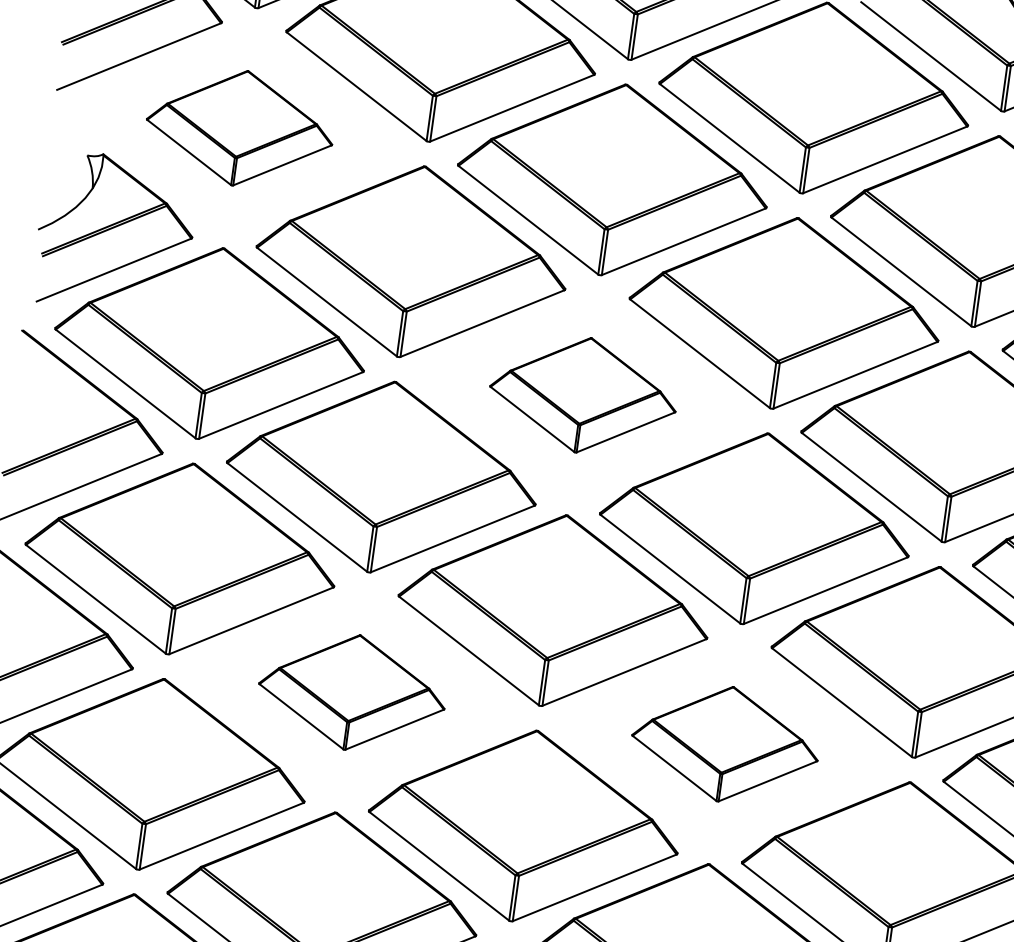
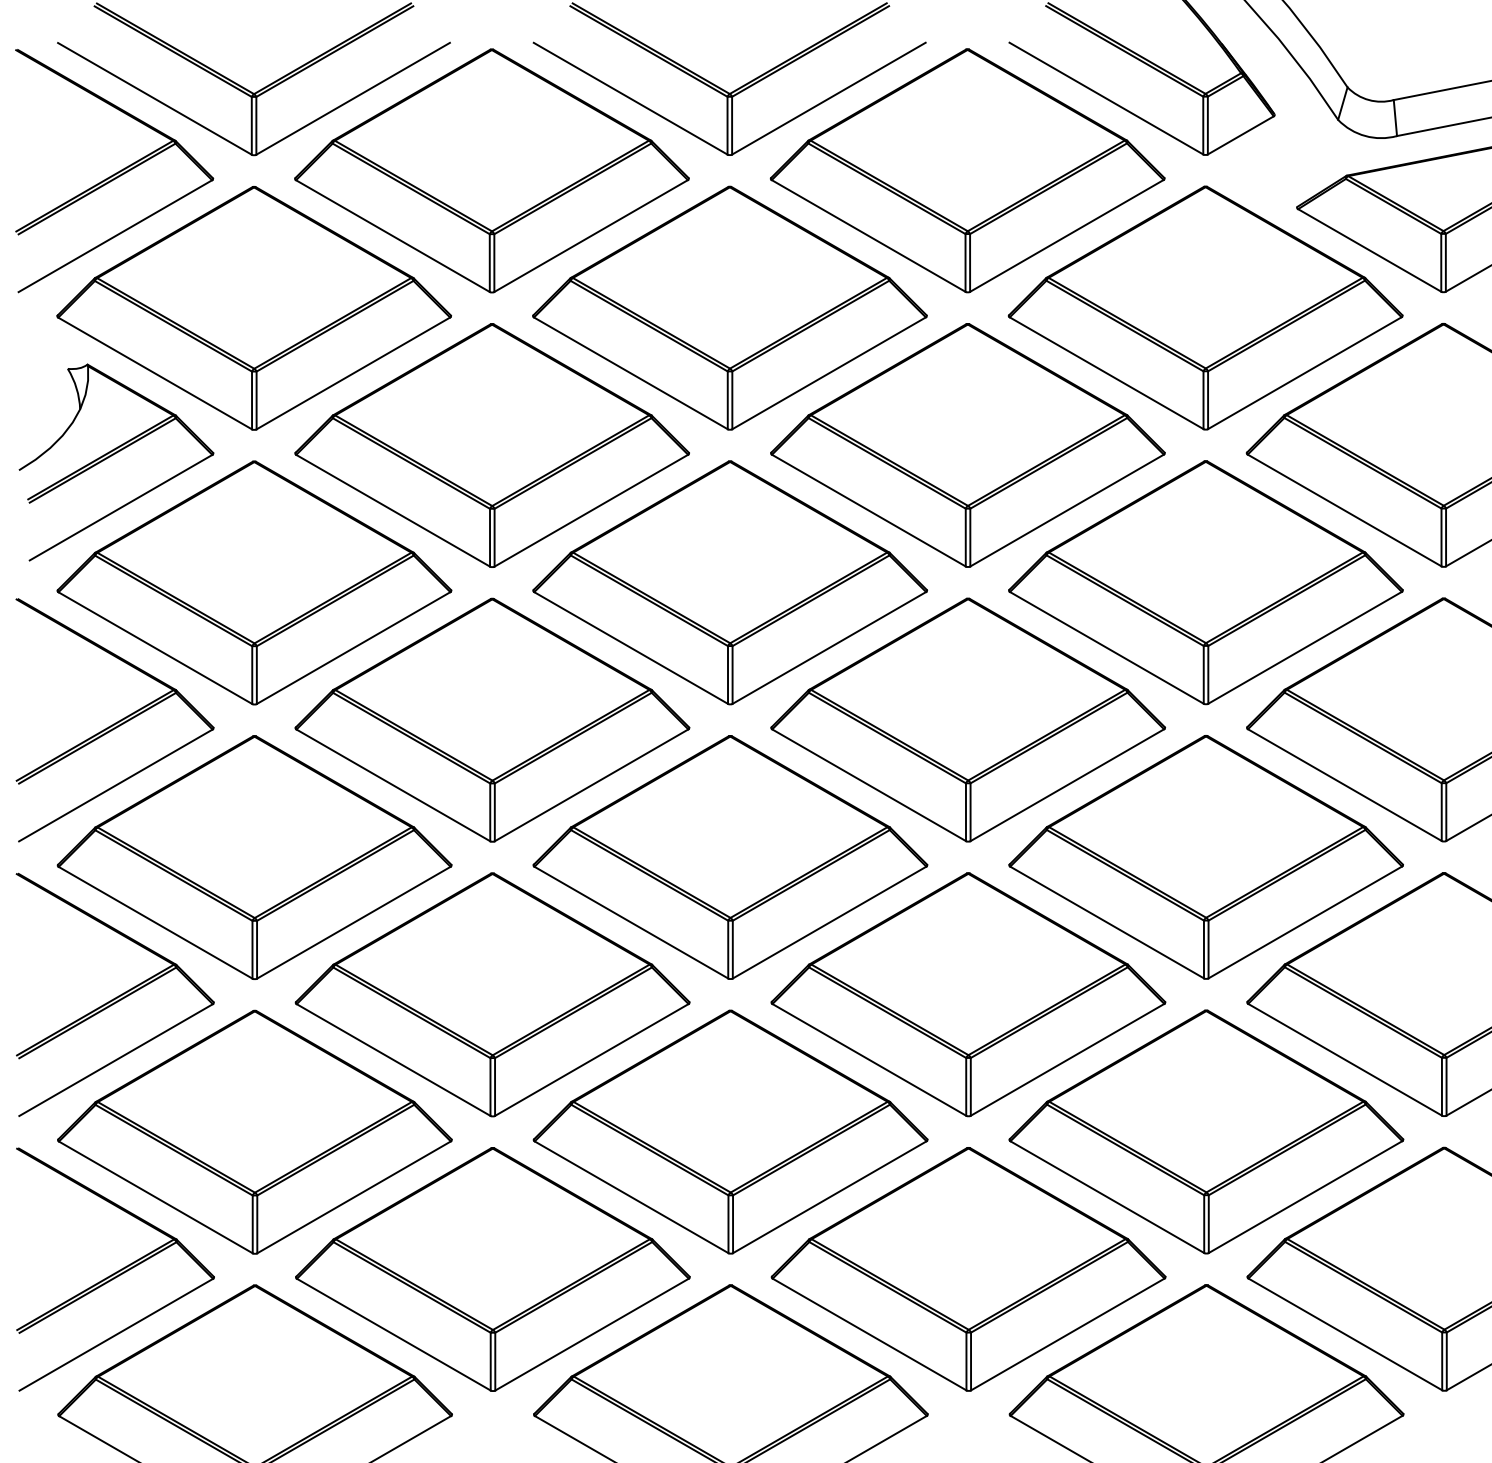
part: (239, 128) -> (253, 308), size x1.67
part: (582, 394) -> (729, 582), size x1.67
part: (352, 692) -> (492, 994), size x1.67
part: (725, 743) -> (968, 994), size x1.67

